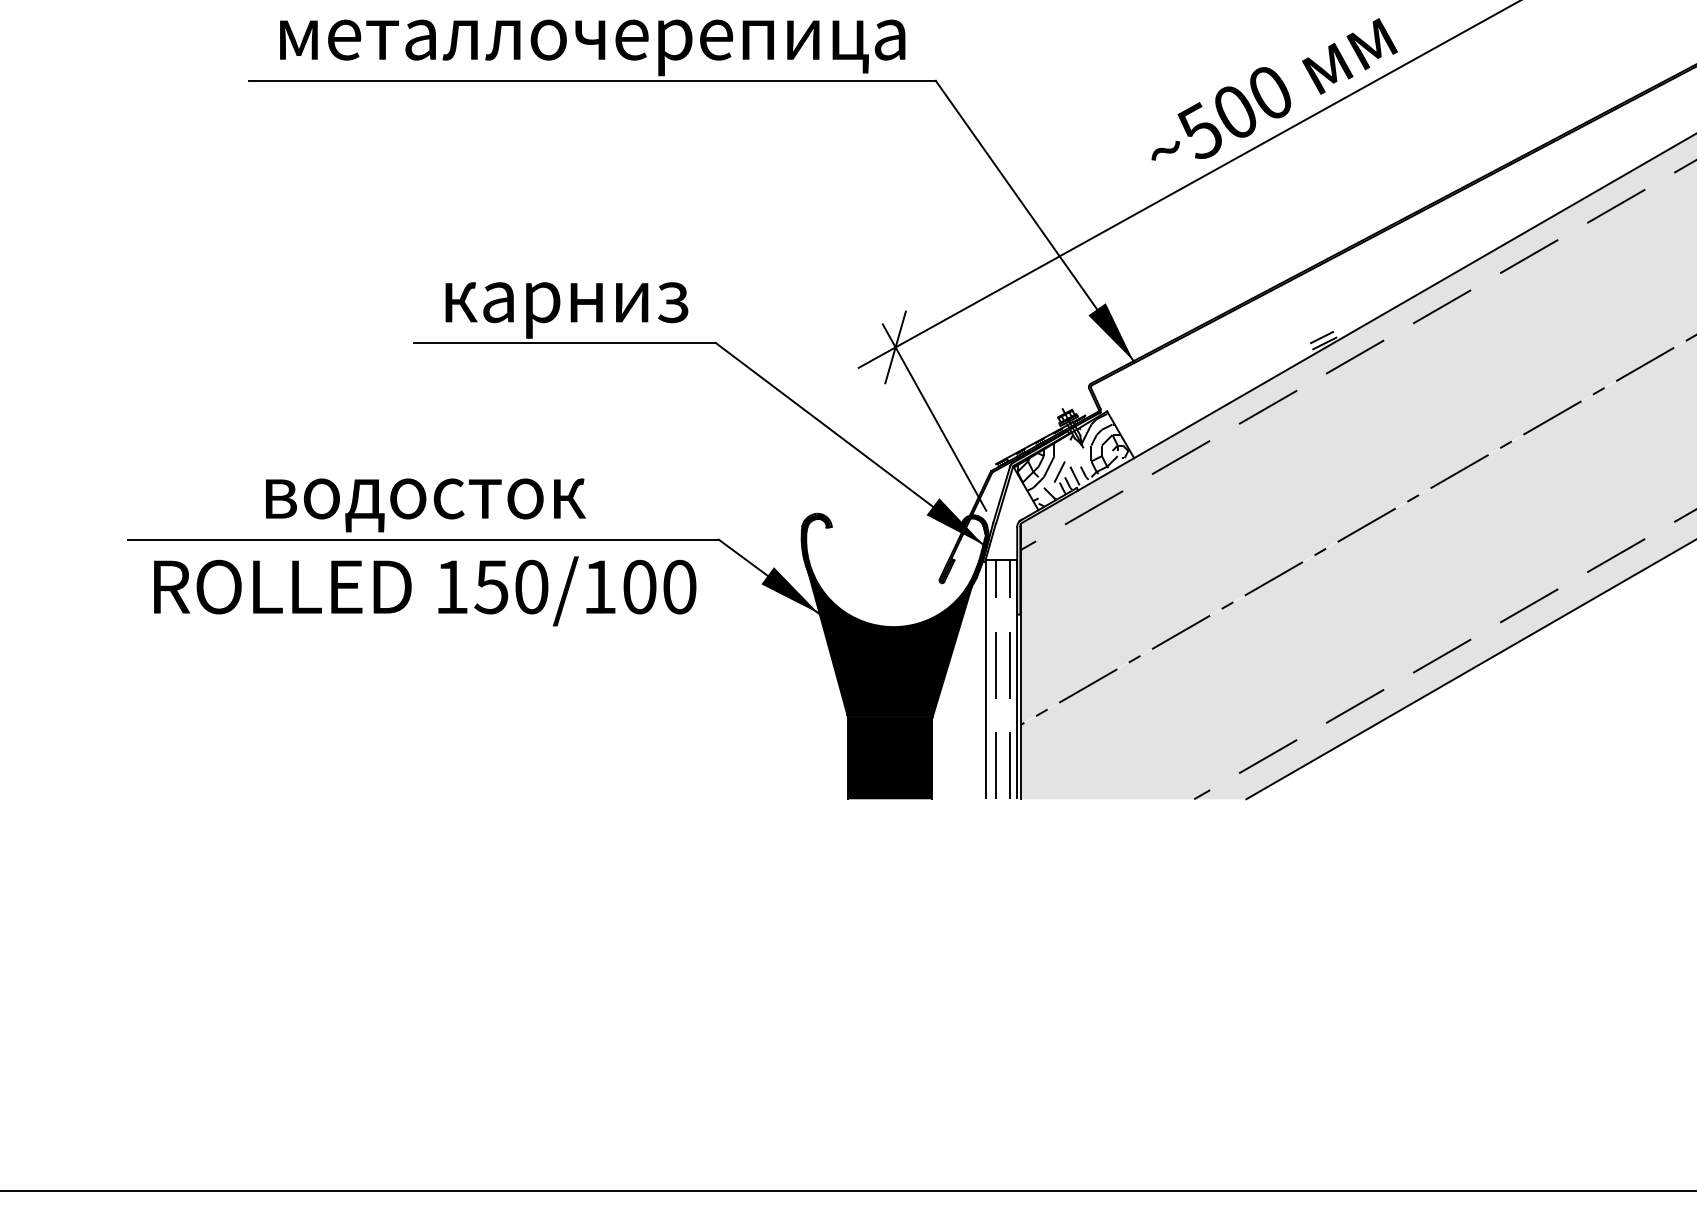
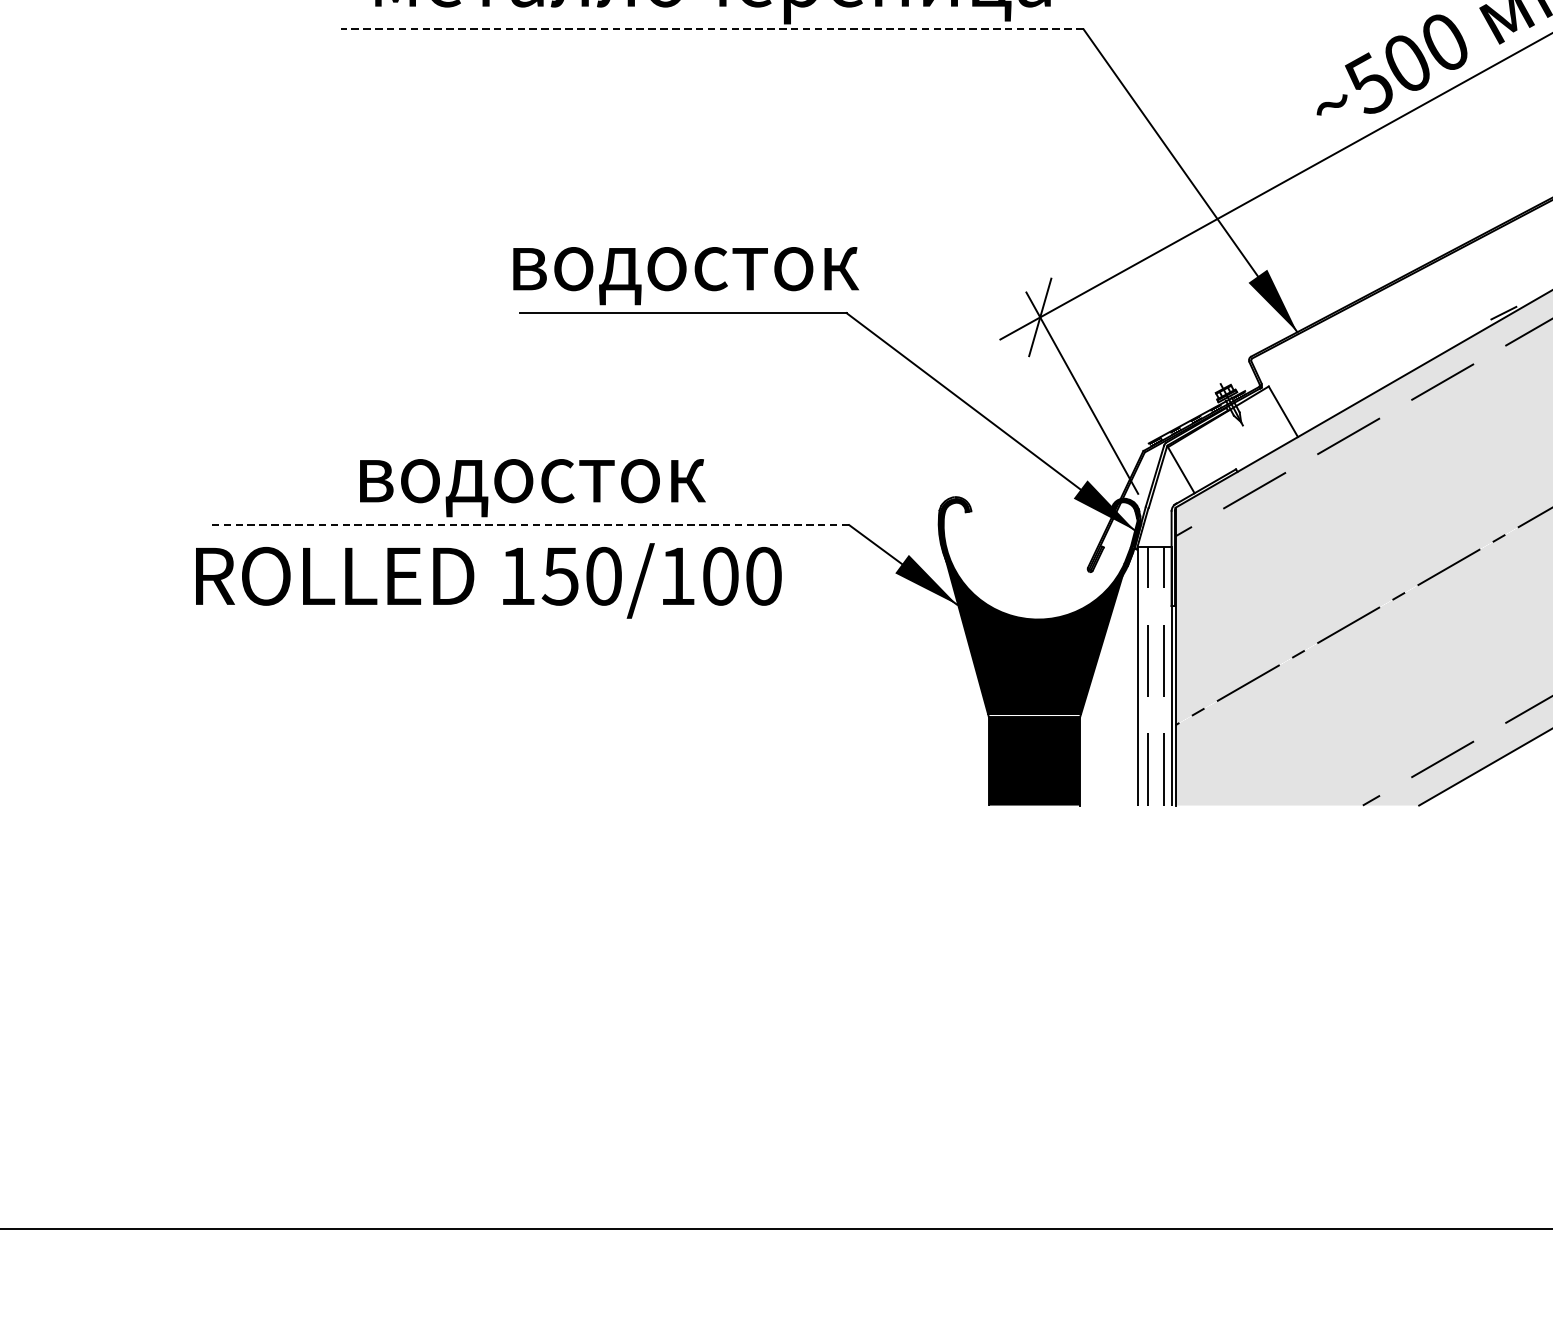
line: (592, 80) -> (712, 29), solid -> dashed
text: (567, 310) -> (685, 277), карниз -> водосток
line: (1322, 337) -> (1501, 306), removed
hatch: (1072, 459) -> (1231, 438), removed
line: (422, 539) -> (529, 524), solid -> dashed
text: (425, 591) -> (489, 581), moved

